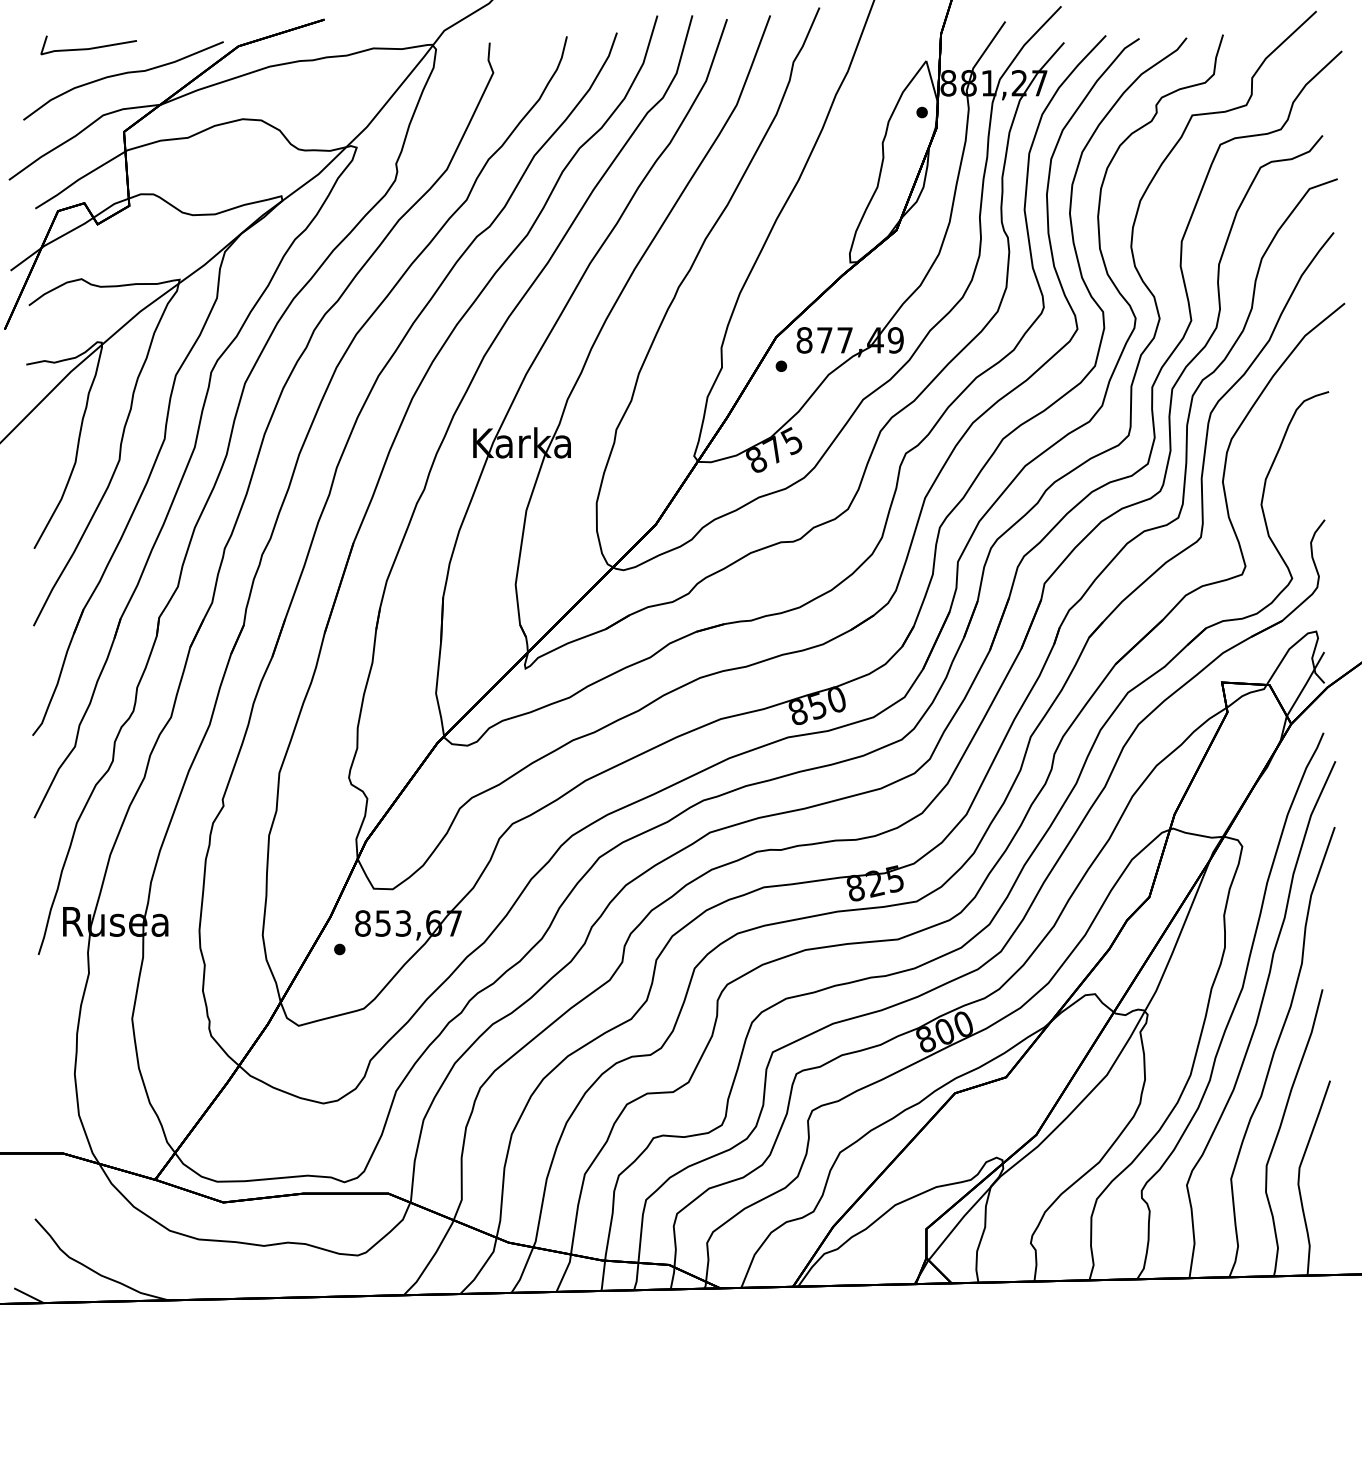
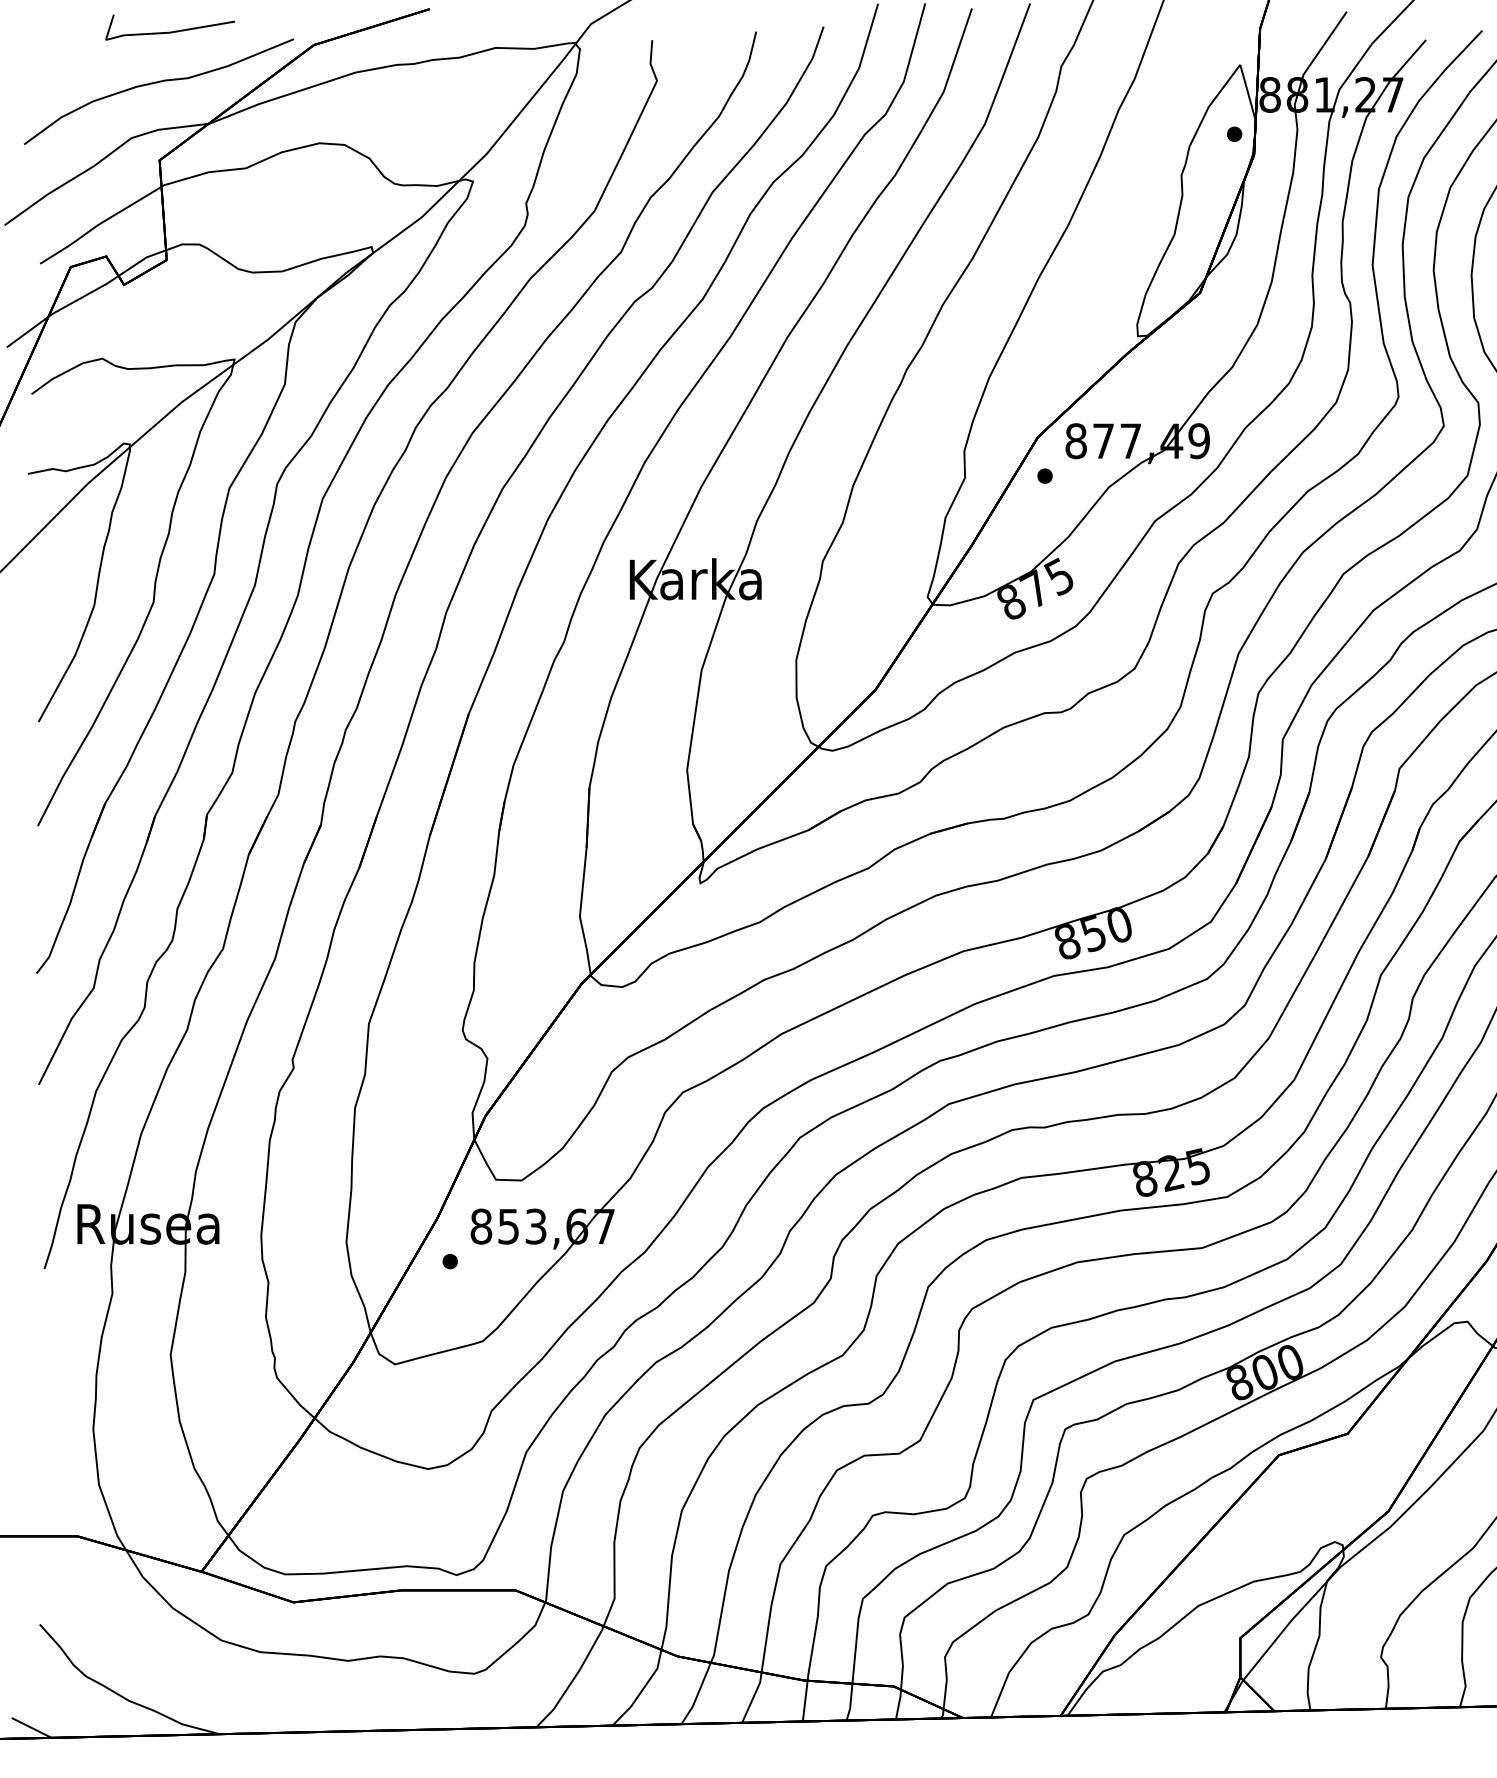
line: (90, 47) -> (172, 30), moved

